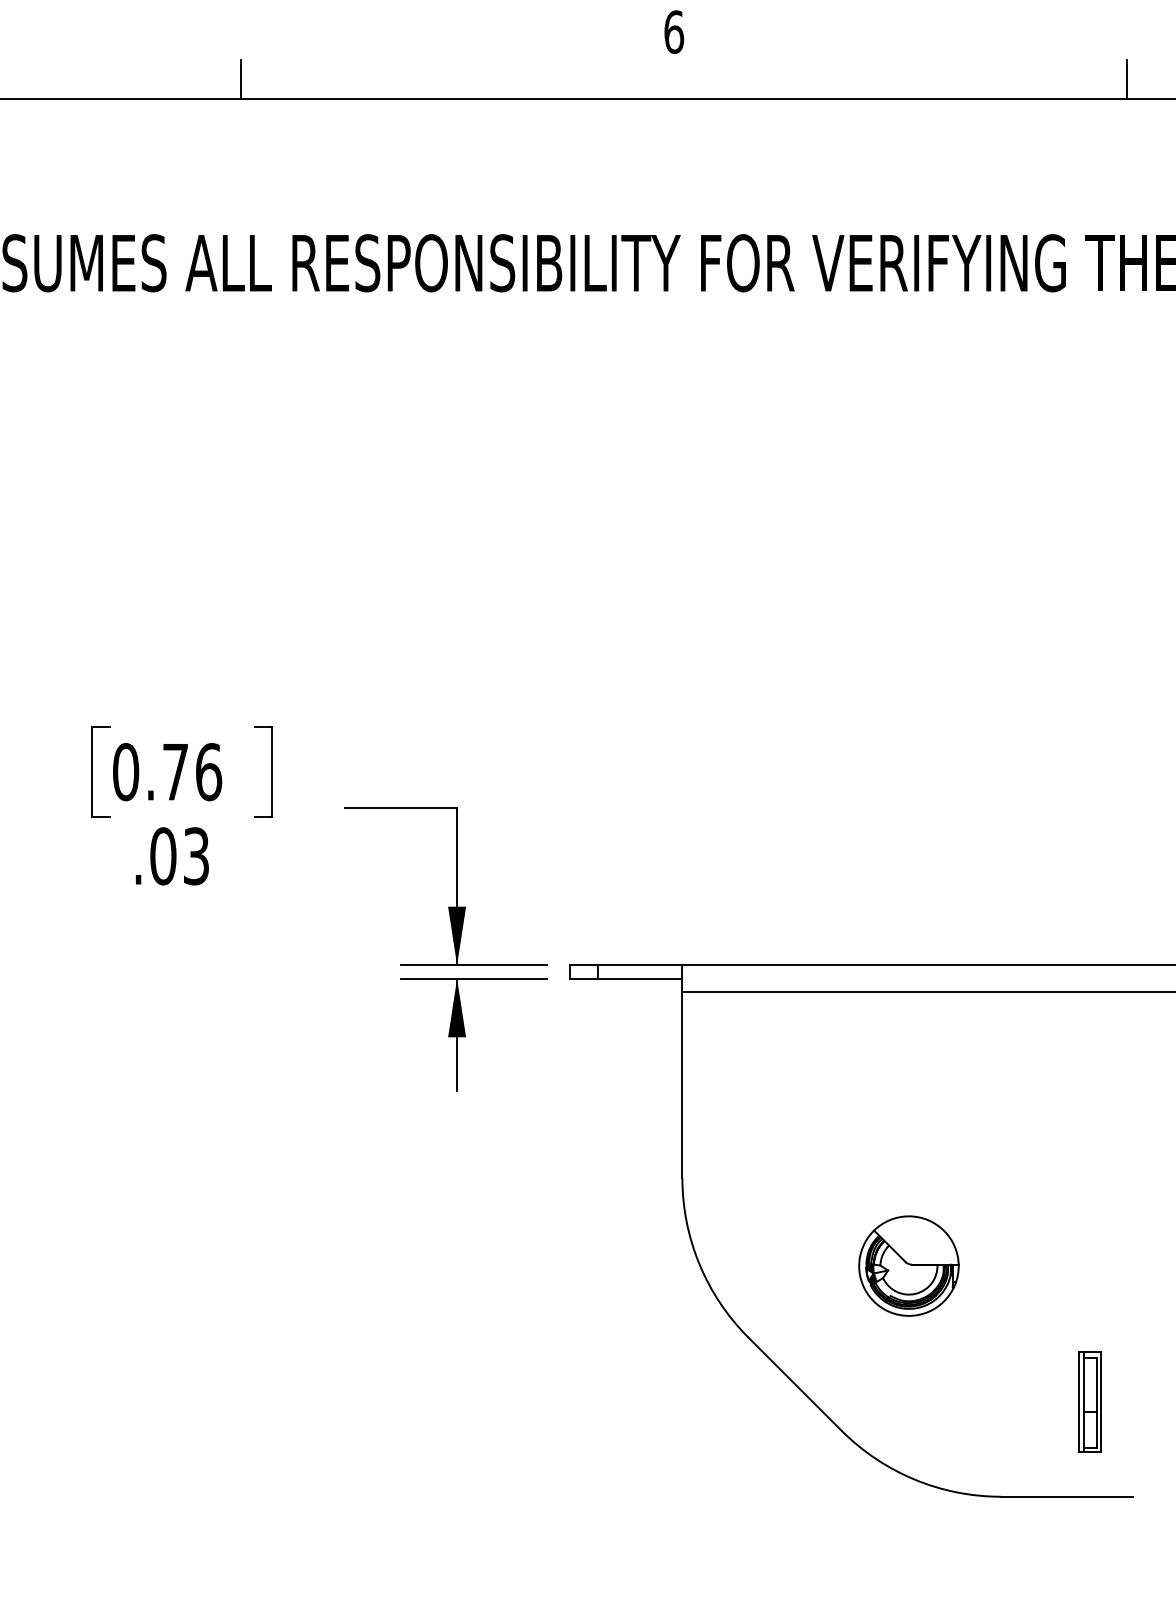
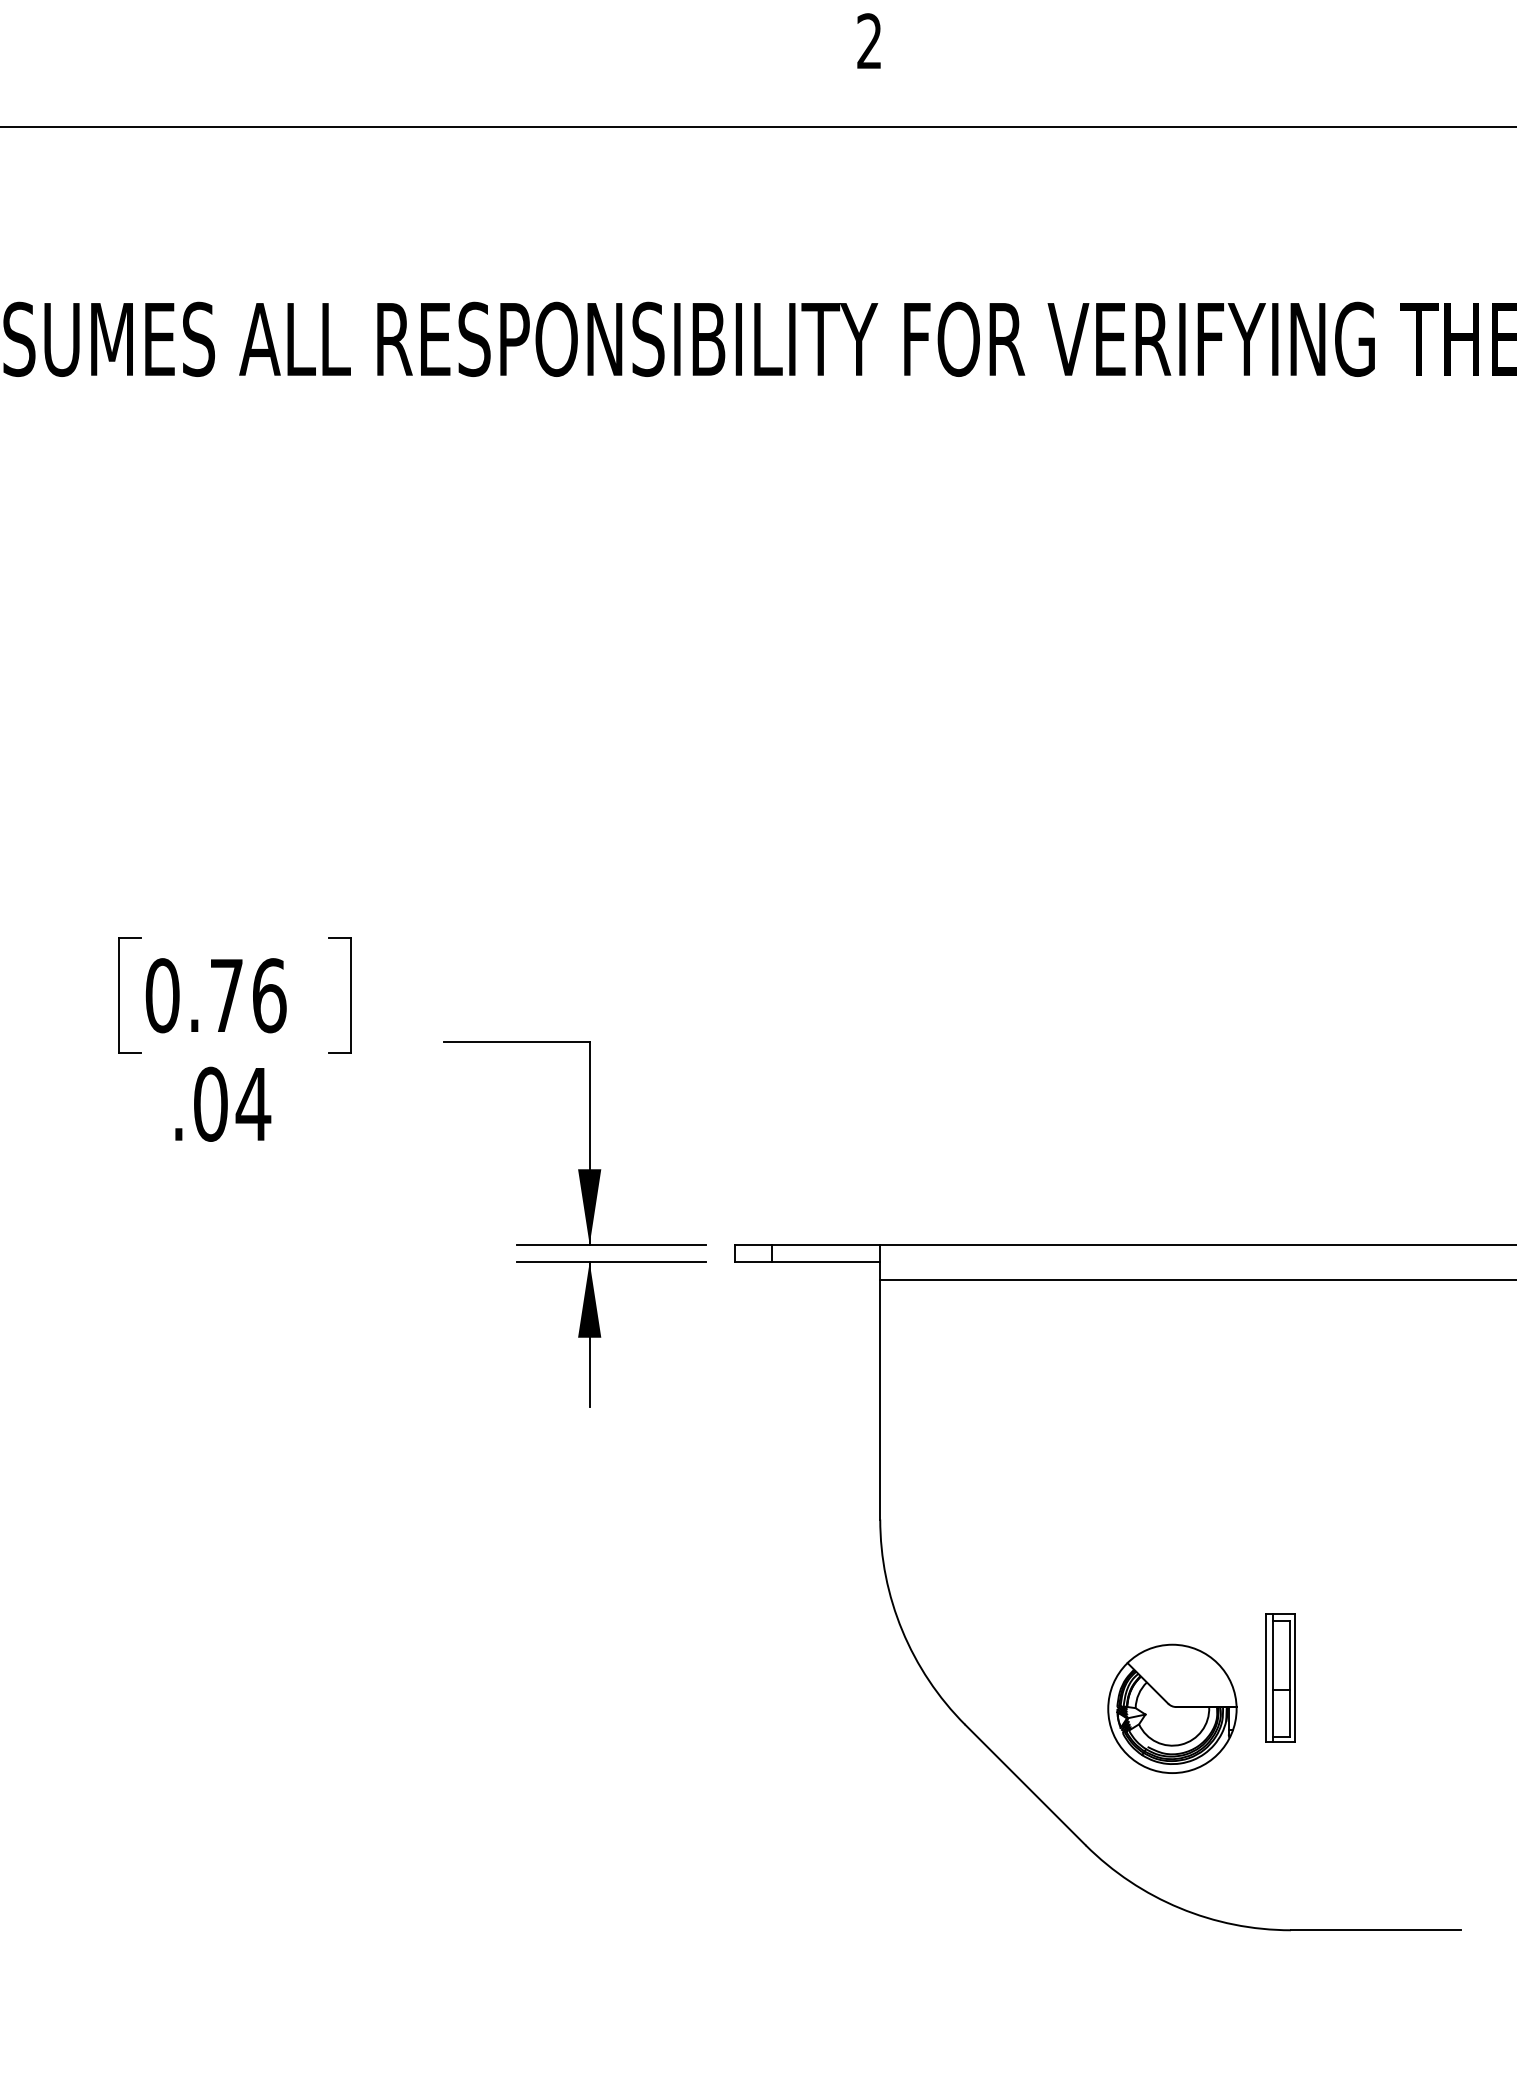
text: (674, 31) -> (870, 40), 6 -> 2
line: (240, 79) -> (310, 102), removed
line: (1127, 79) -> (1454, 102), removed
text: (196, 856) -> (253, 1104), .03 -> .04
part: (908, 1265) -> (1171, 1708), moved
part: (1089, 1401) -> (1280, 1677), moved

